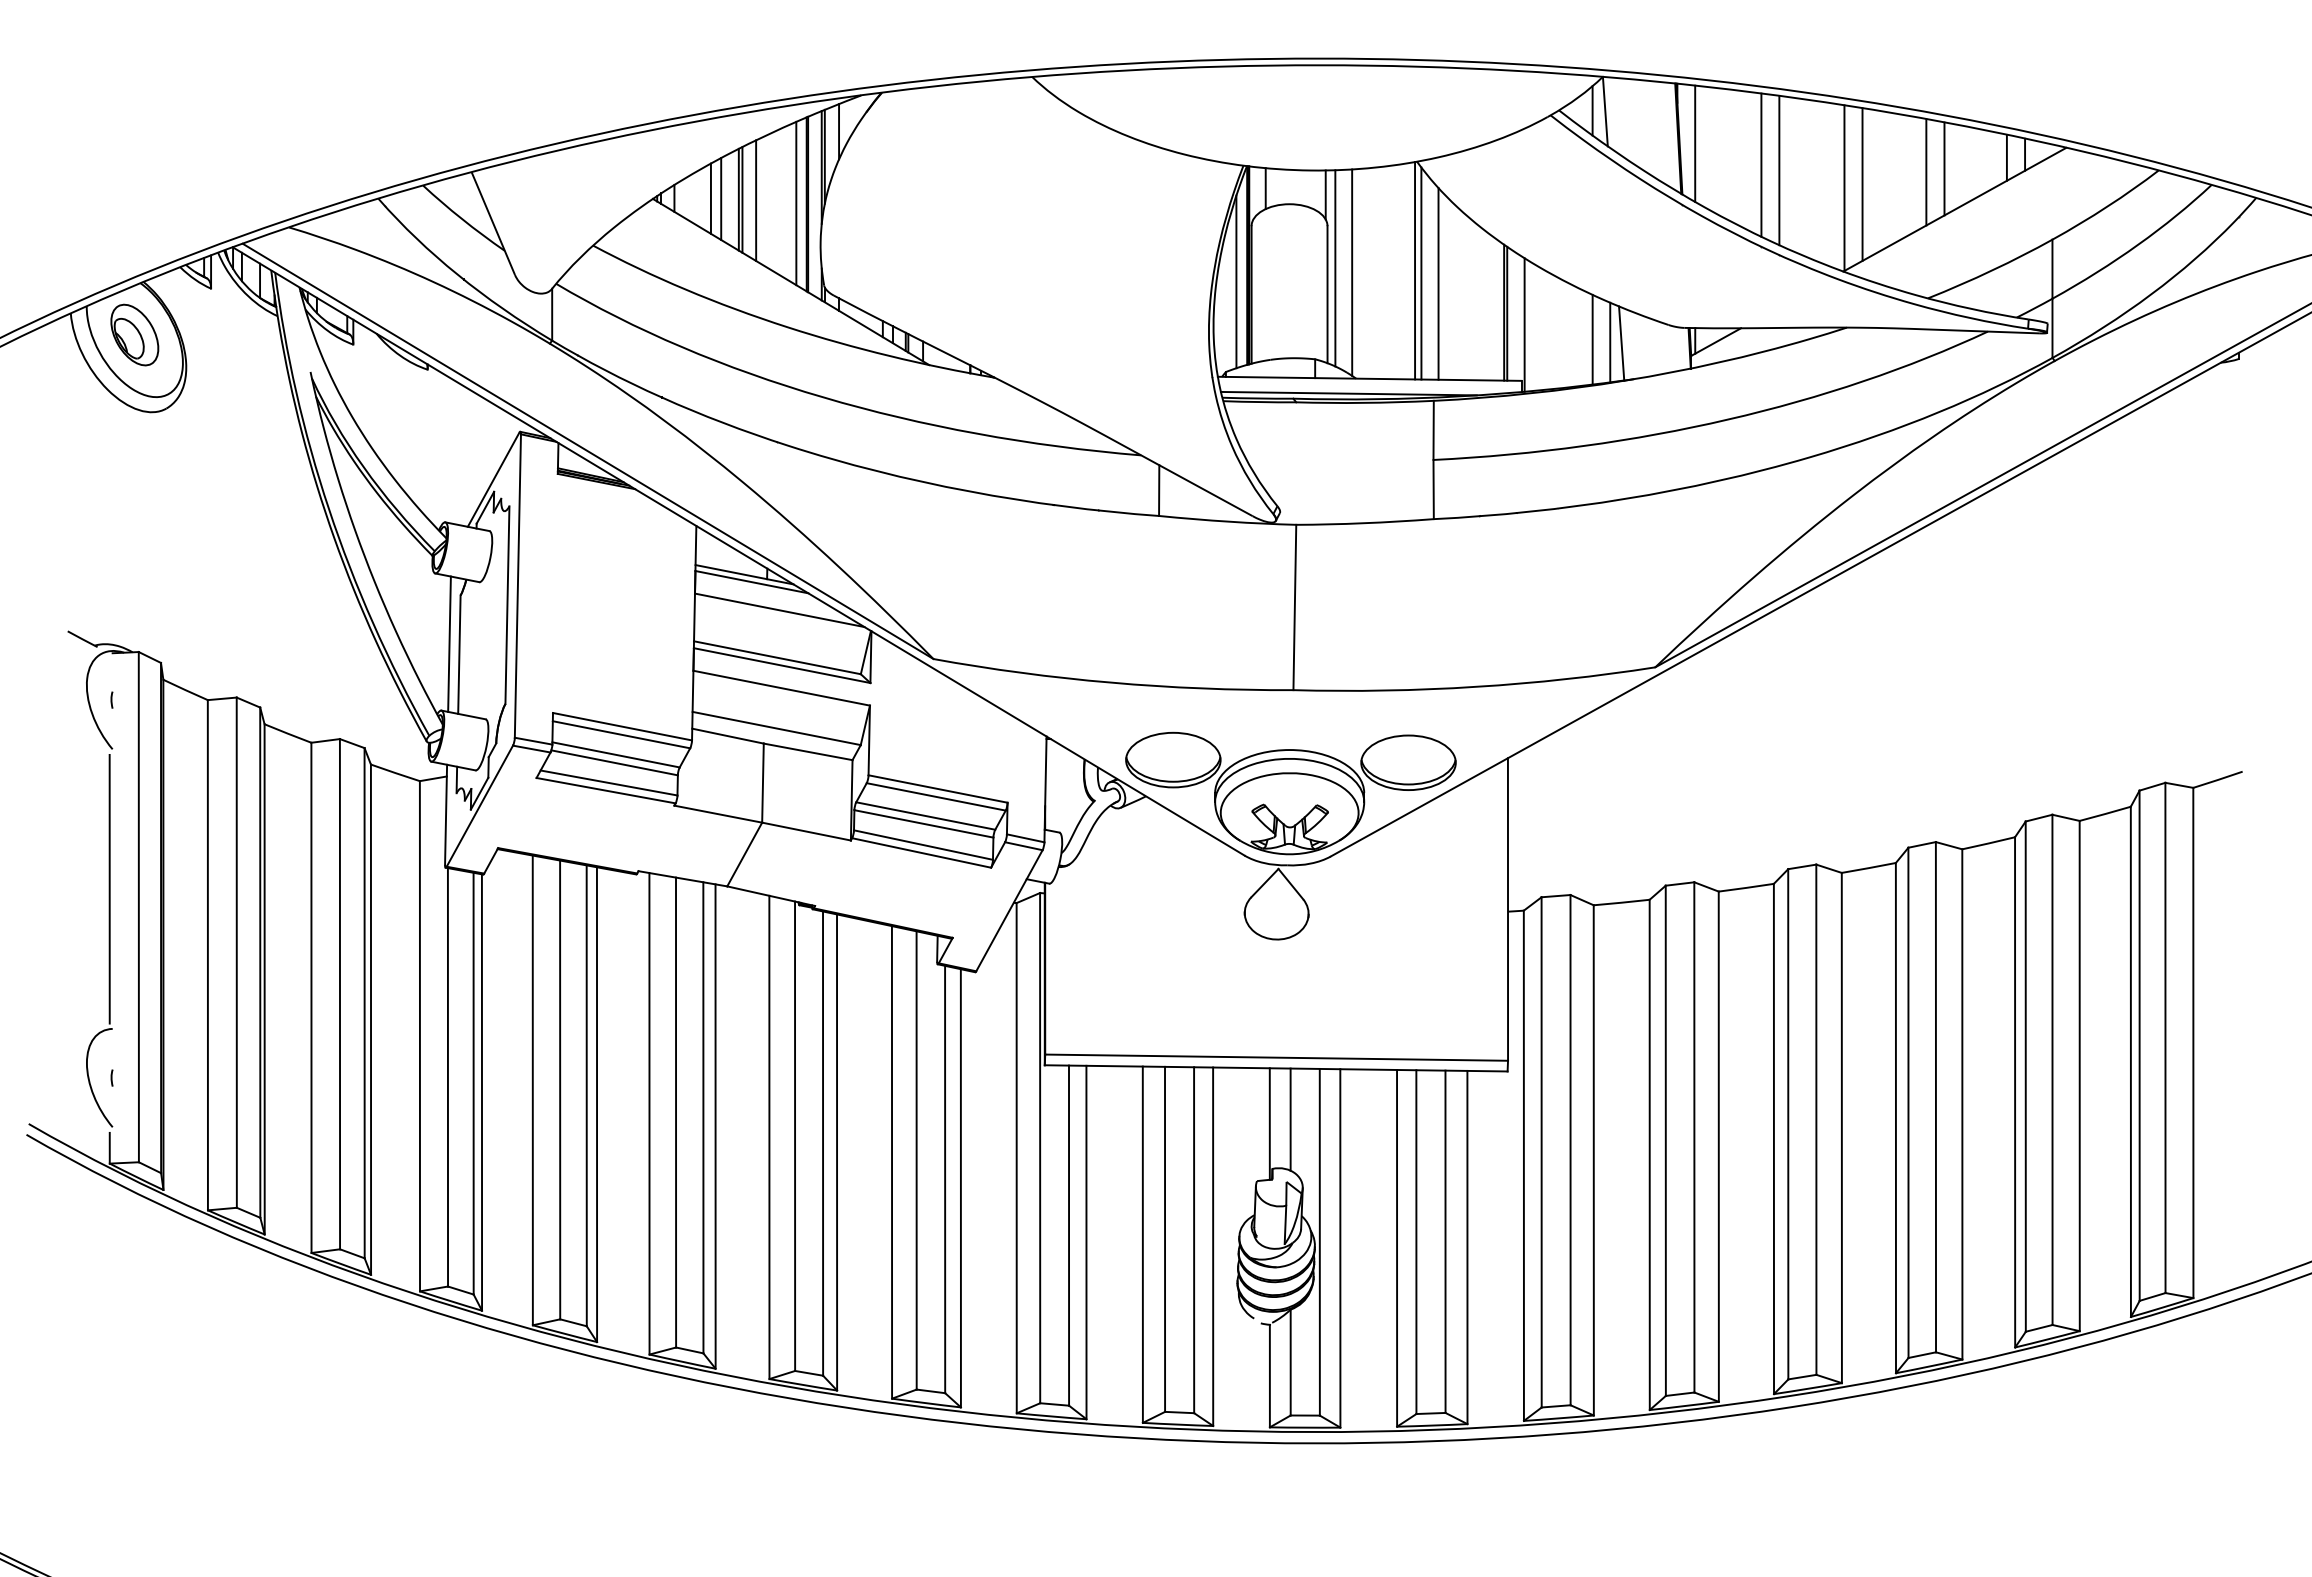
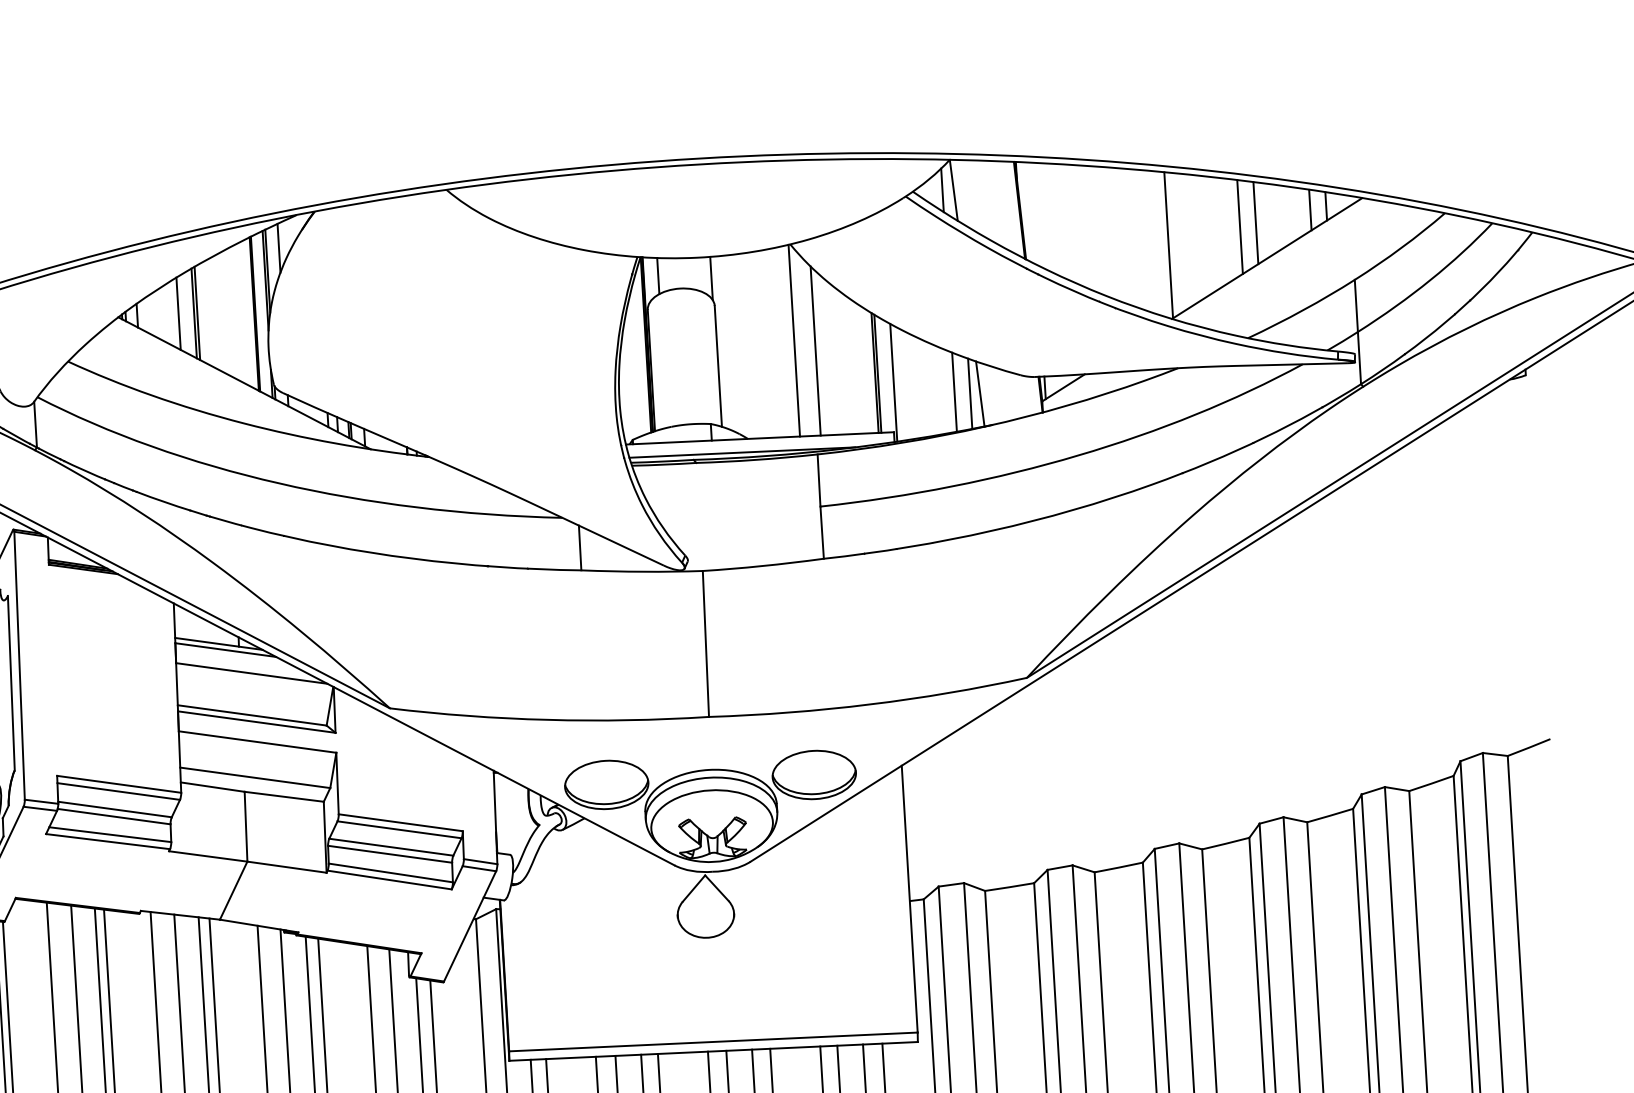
line: (1695, 143) -> (1034, 213), removed
line: (1761, 164) -> (1094, 228), removed
line: (1779, 170) -> (1110, 233), removed
line: (1862, 184) -> (1184, 241), removed
line: (710, 198) -> (169, 313), removed
line: (756, 200) -> (209, 313), removed
line: (796, 203) -> (245, 313), removed
line: (1335, 268) -> (724, 342), removed
line: (1352, 272) -> (739, 345), removed
line: (1421, 273) -> (800, 342), removed
line: (1236, 281) -> (637, 359), removed

